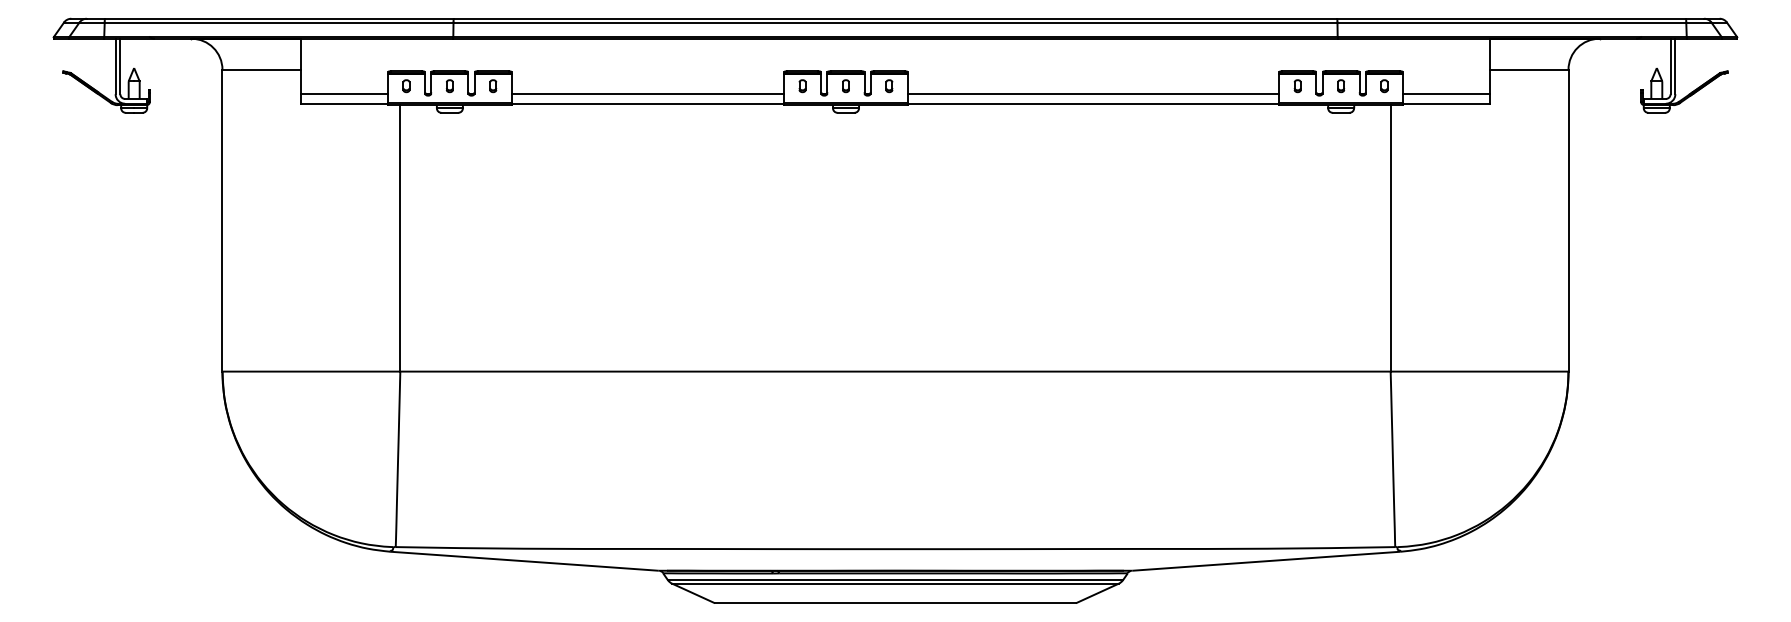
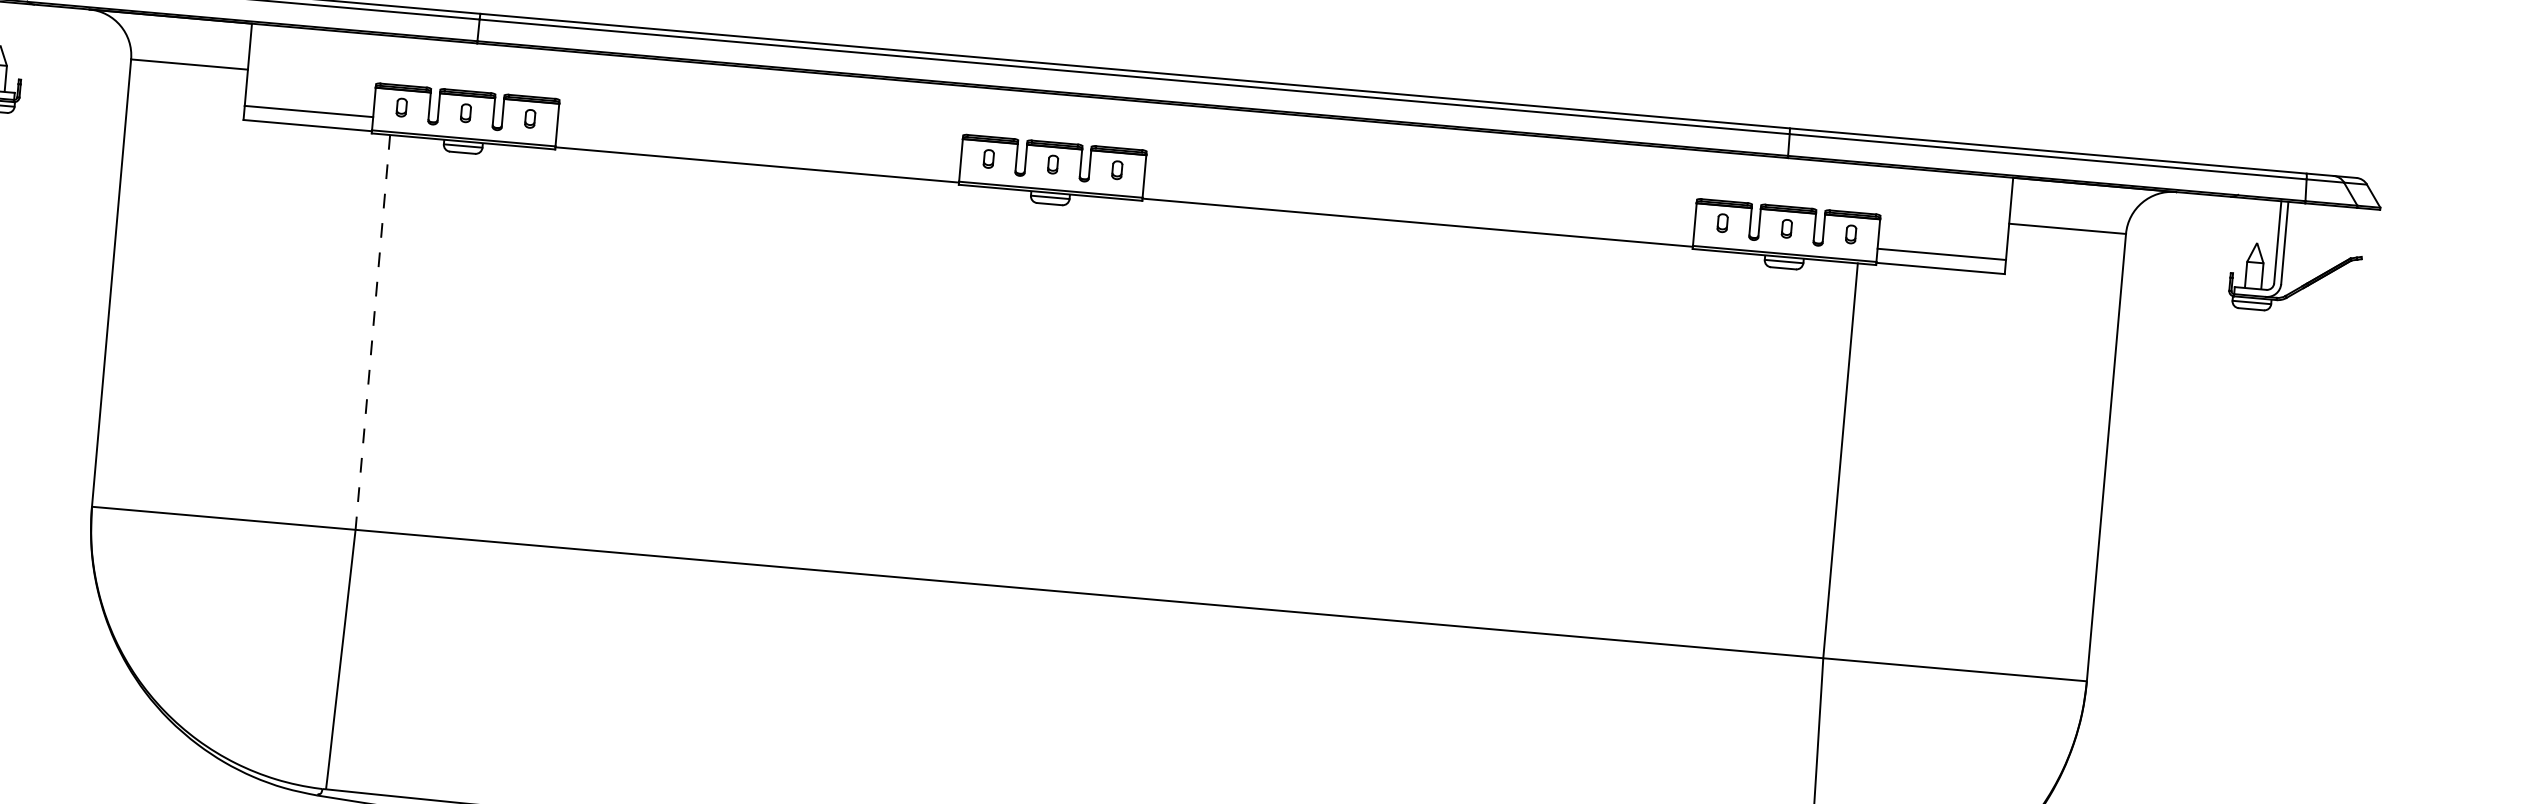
line: (647, 94) -> (757, 151), removed
line: (1093, 94) -> (1418, 209), removed
line: (400, 238) -> (373, 332), solid -> dashed

